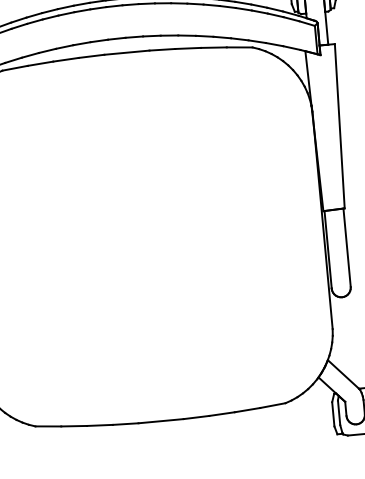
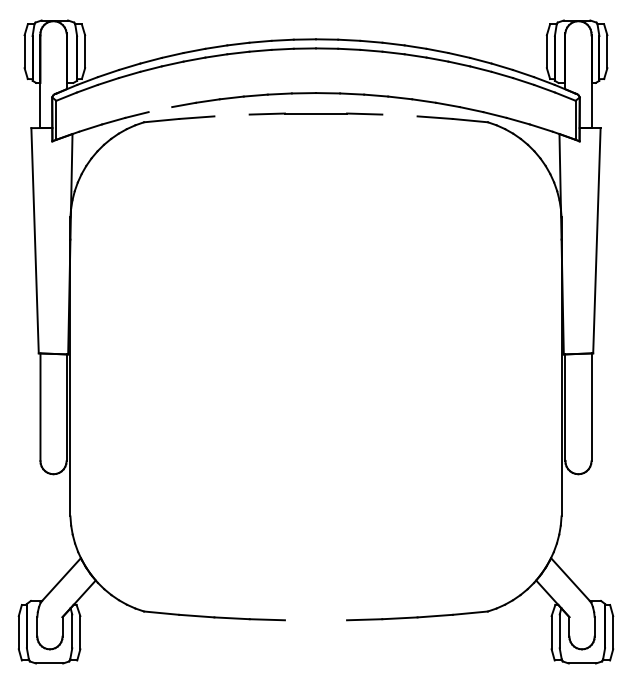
line: (187, 48) -> (399, 115), removed
line: (65, 59) -> (231, 115), removed
line: (13, 60) -> (160, 109), removed
line: (160, 421) -> (315, 620), removed

